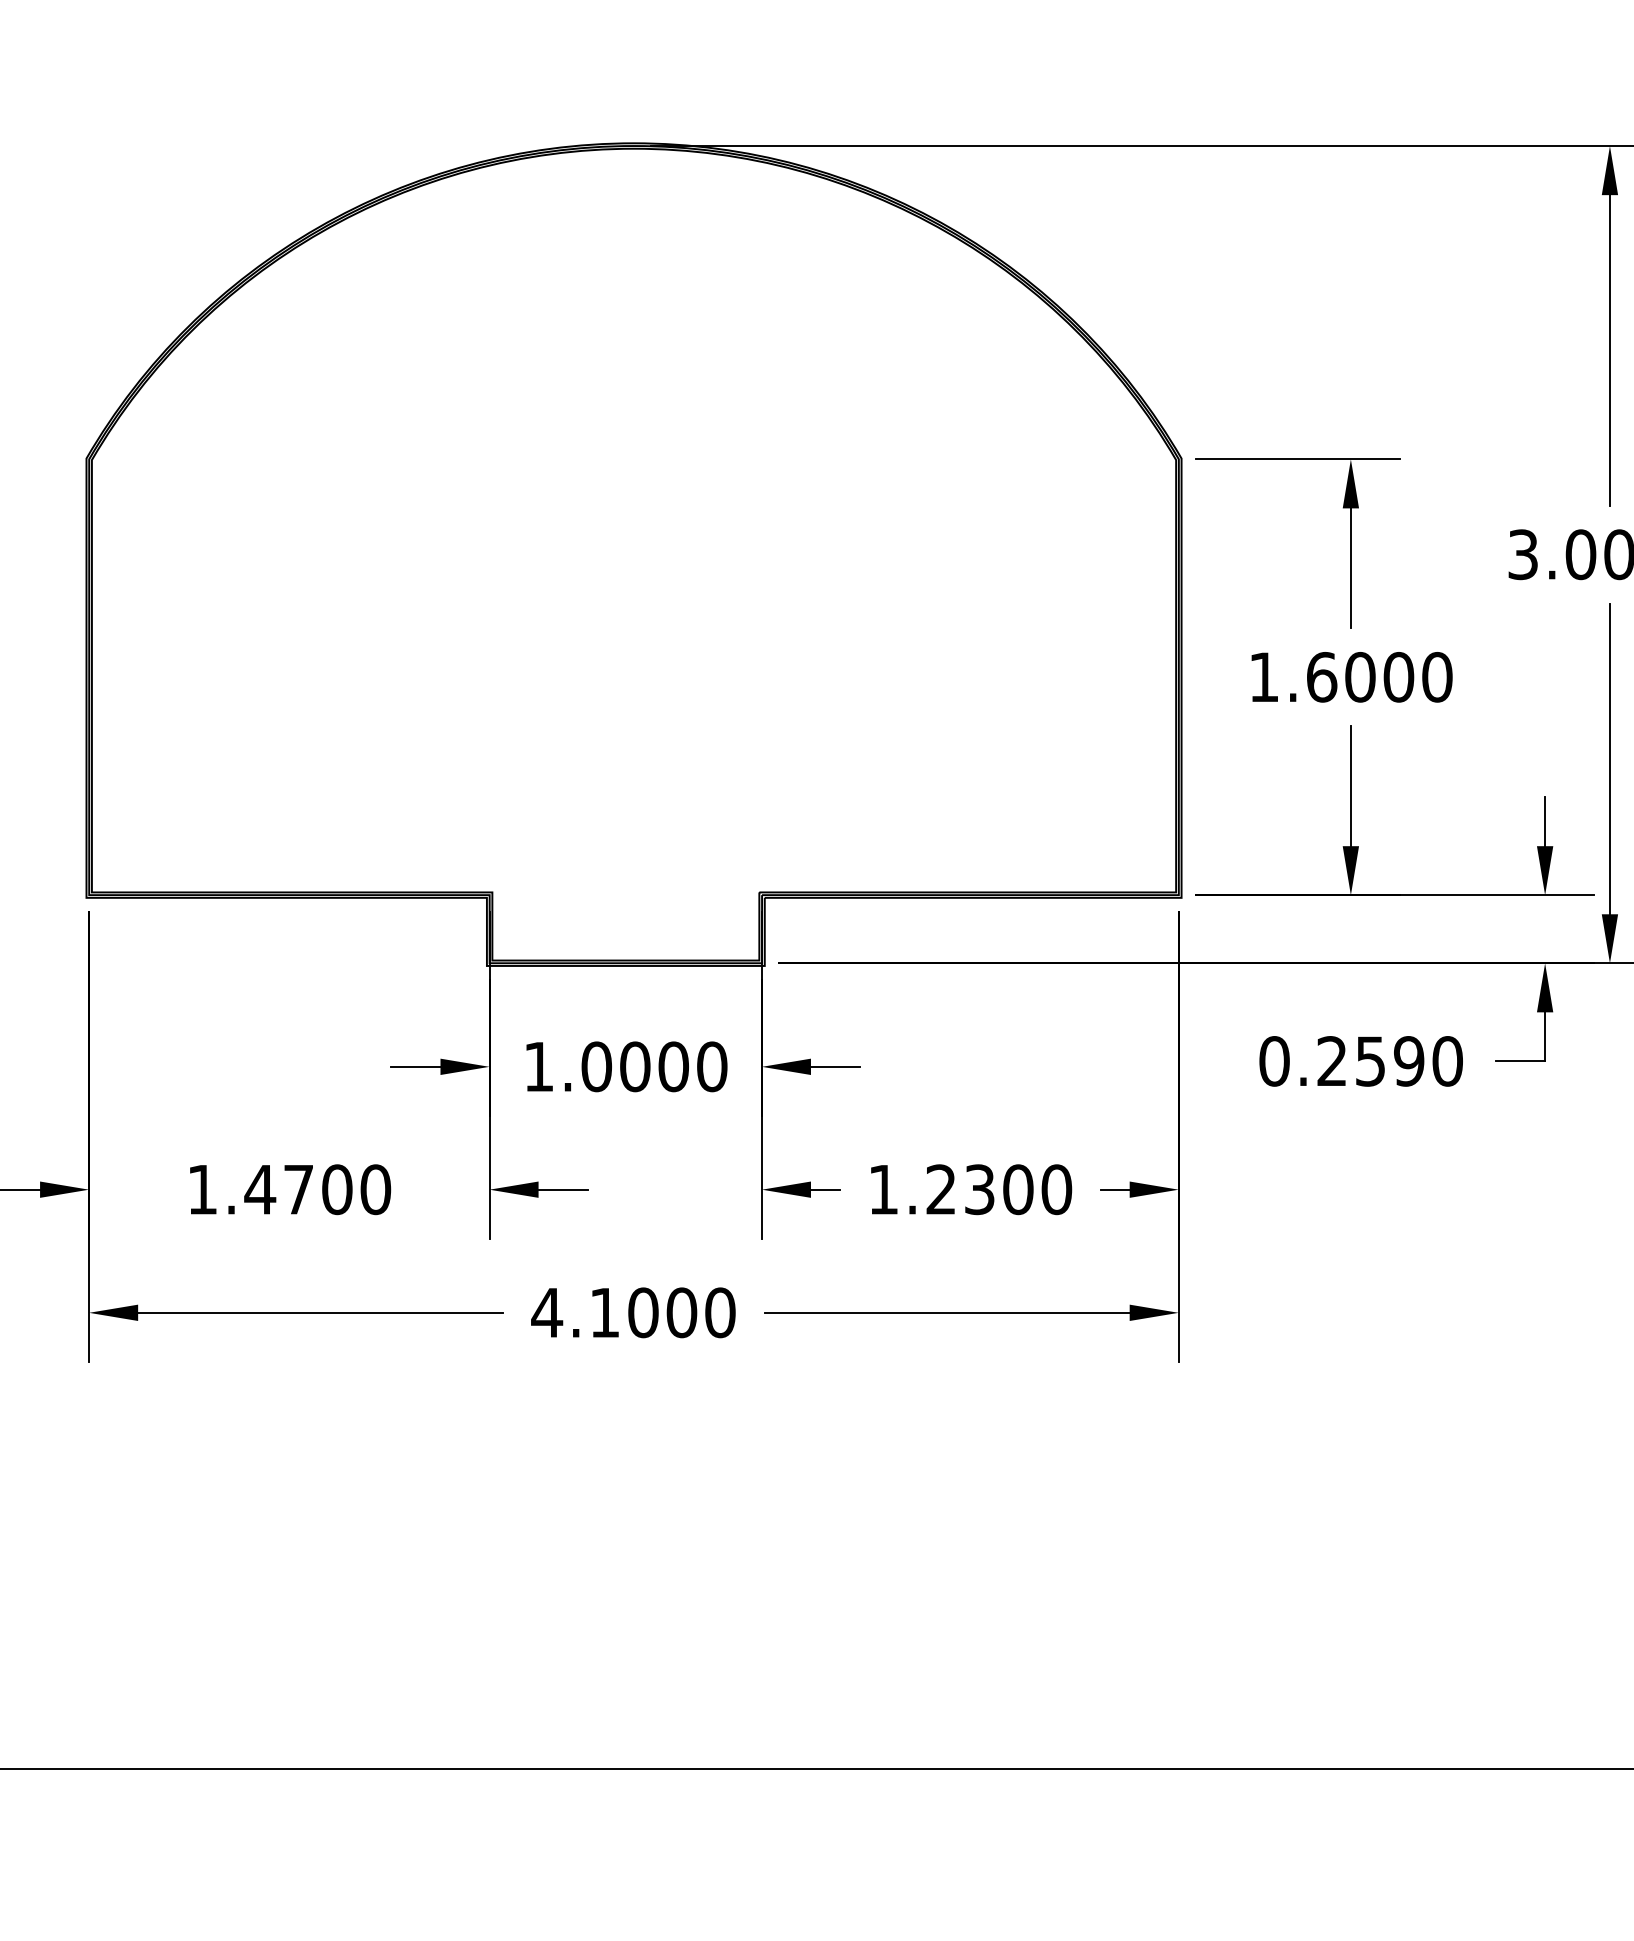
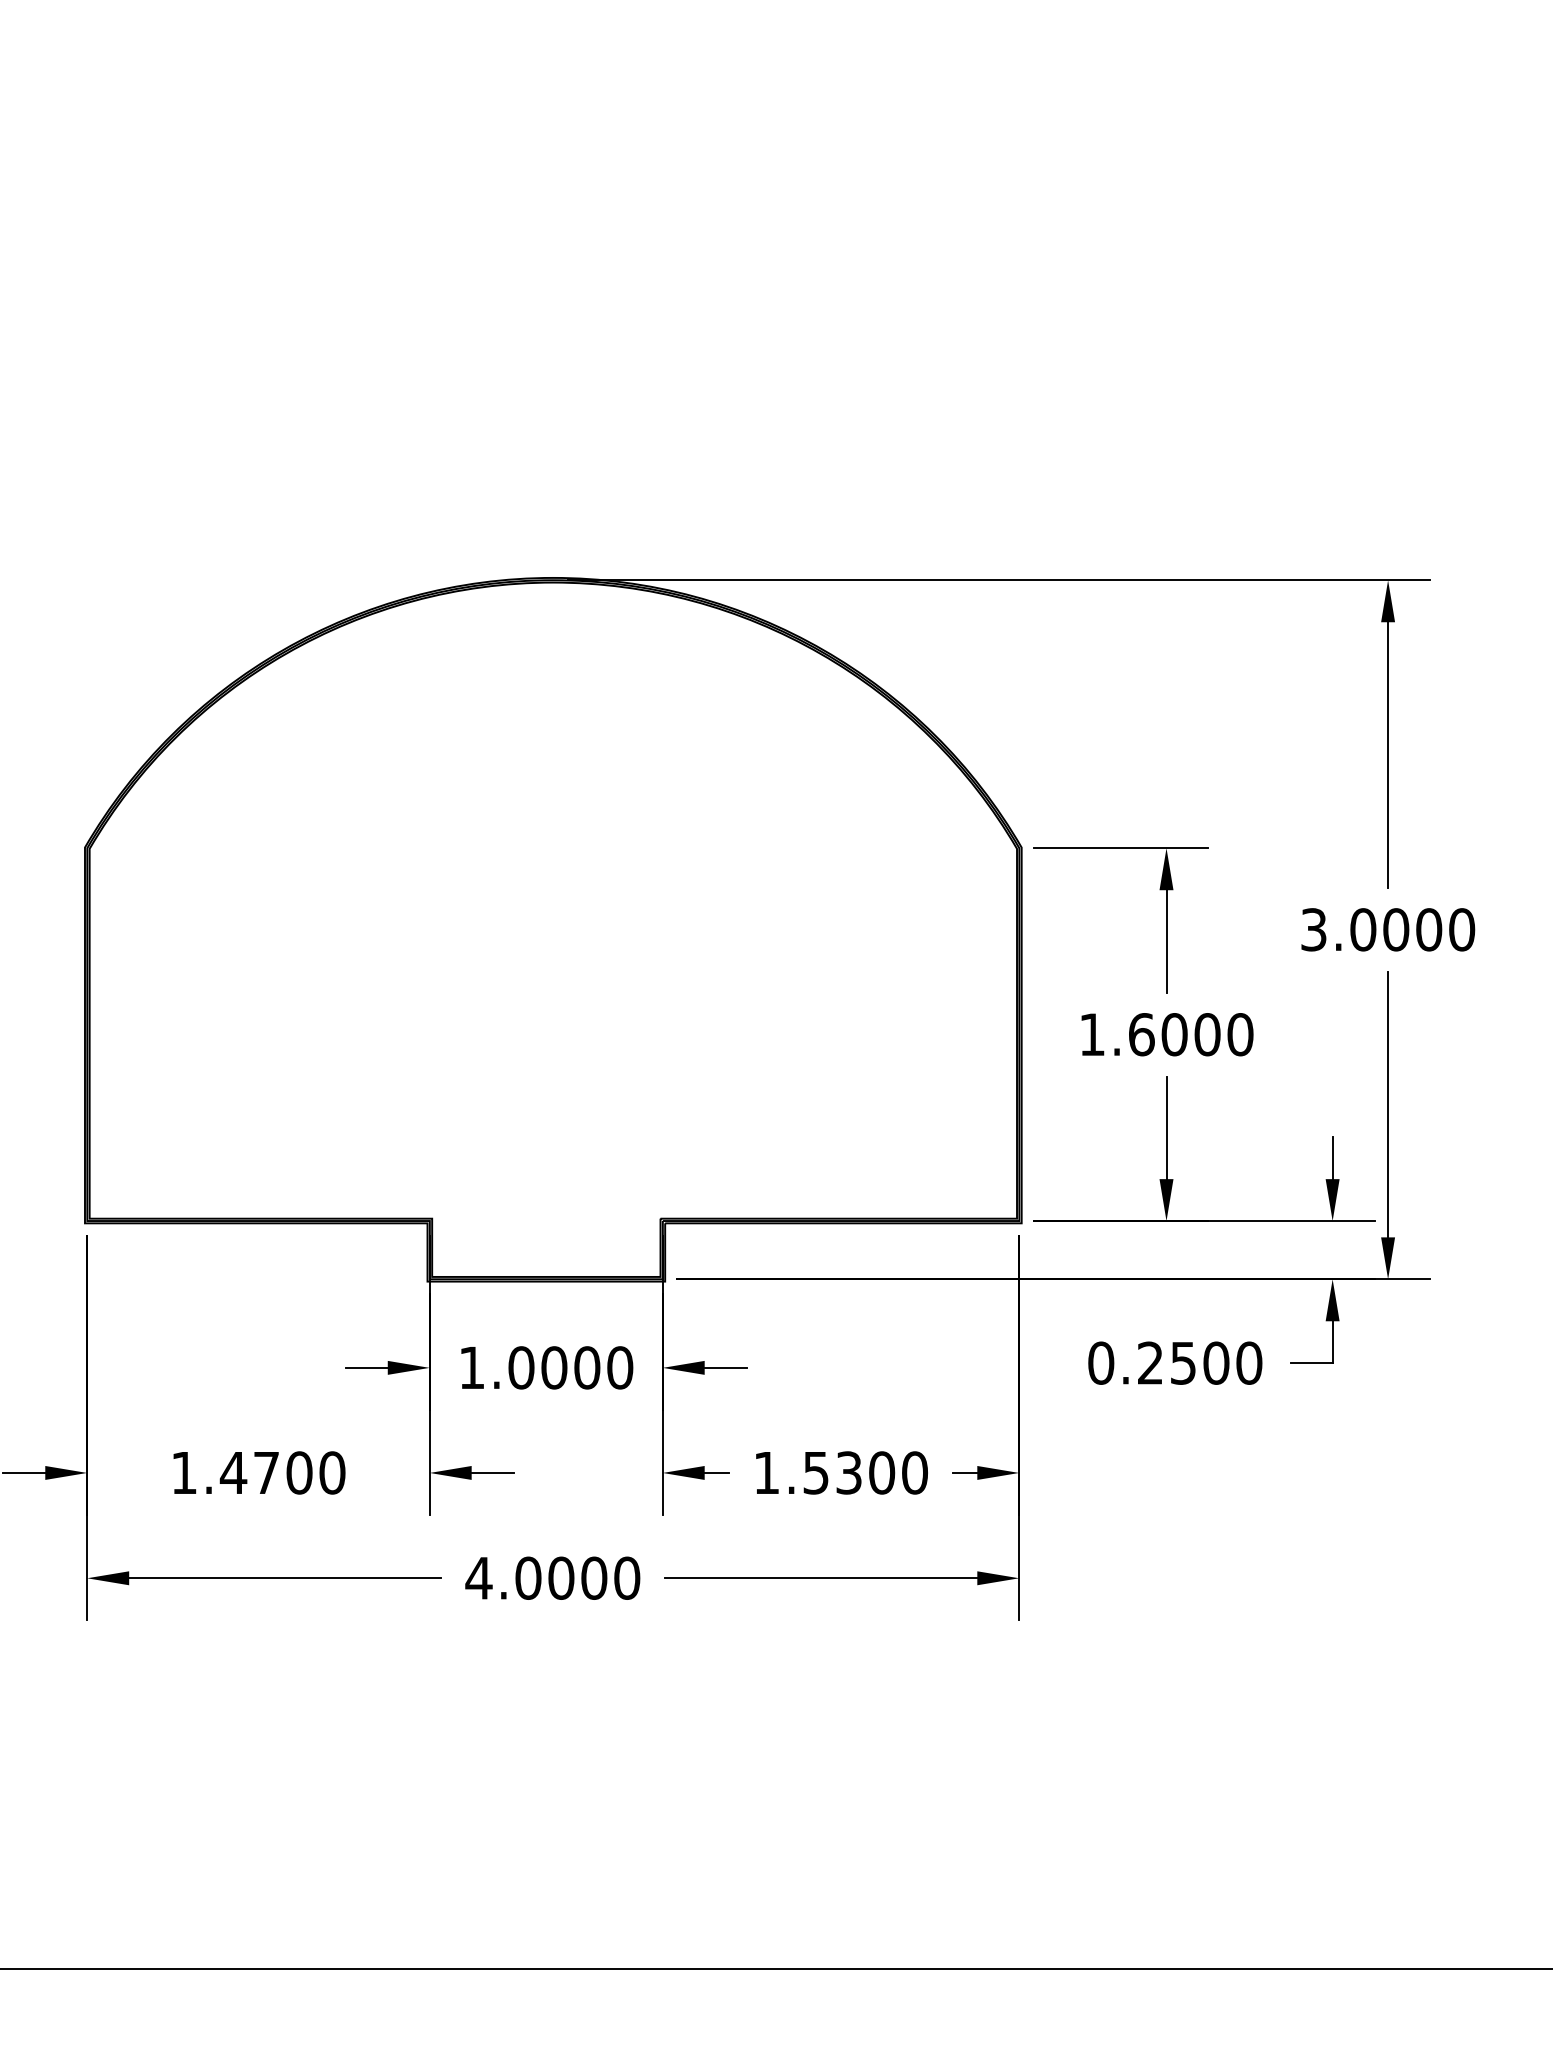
text: (1409, 1060) -> (1216, 1362), 0.2590 -> 0.2500
text: (940, 1189) -> (815, 1472), 1.2300 -> 1.5300
text: (604, 1311) -> (528, 1577), 4.1000 -> 4.0000

